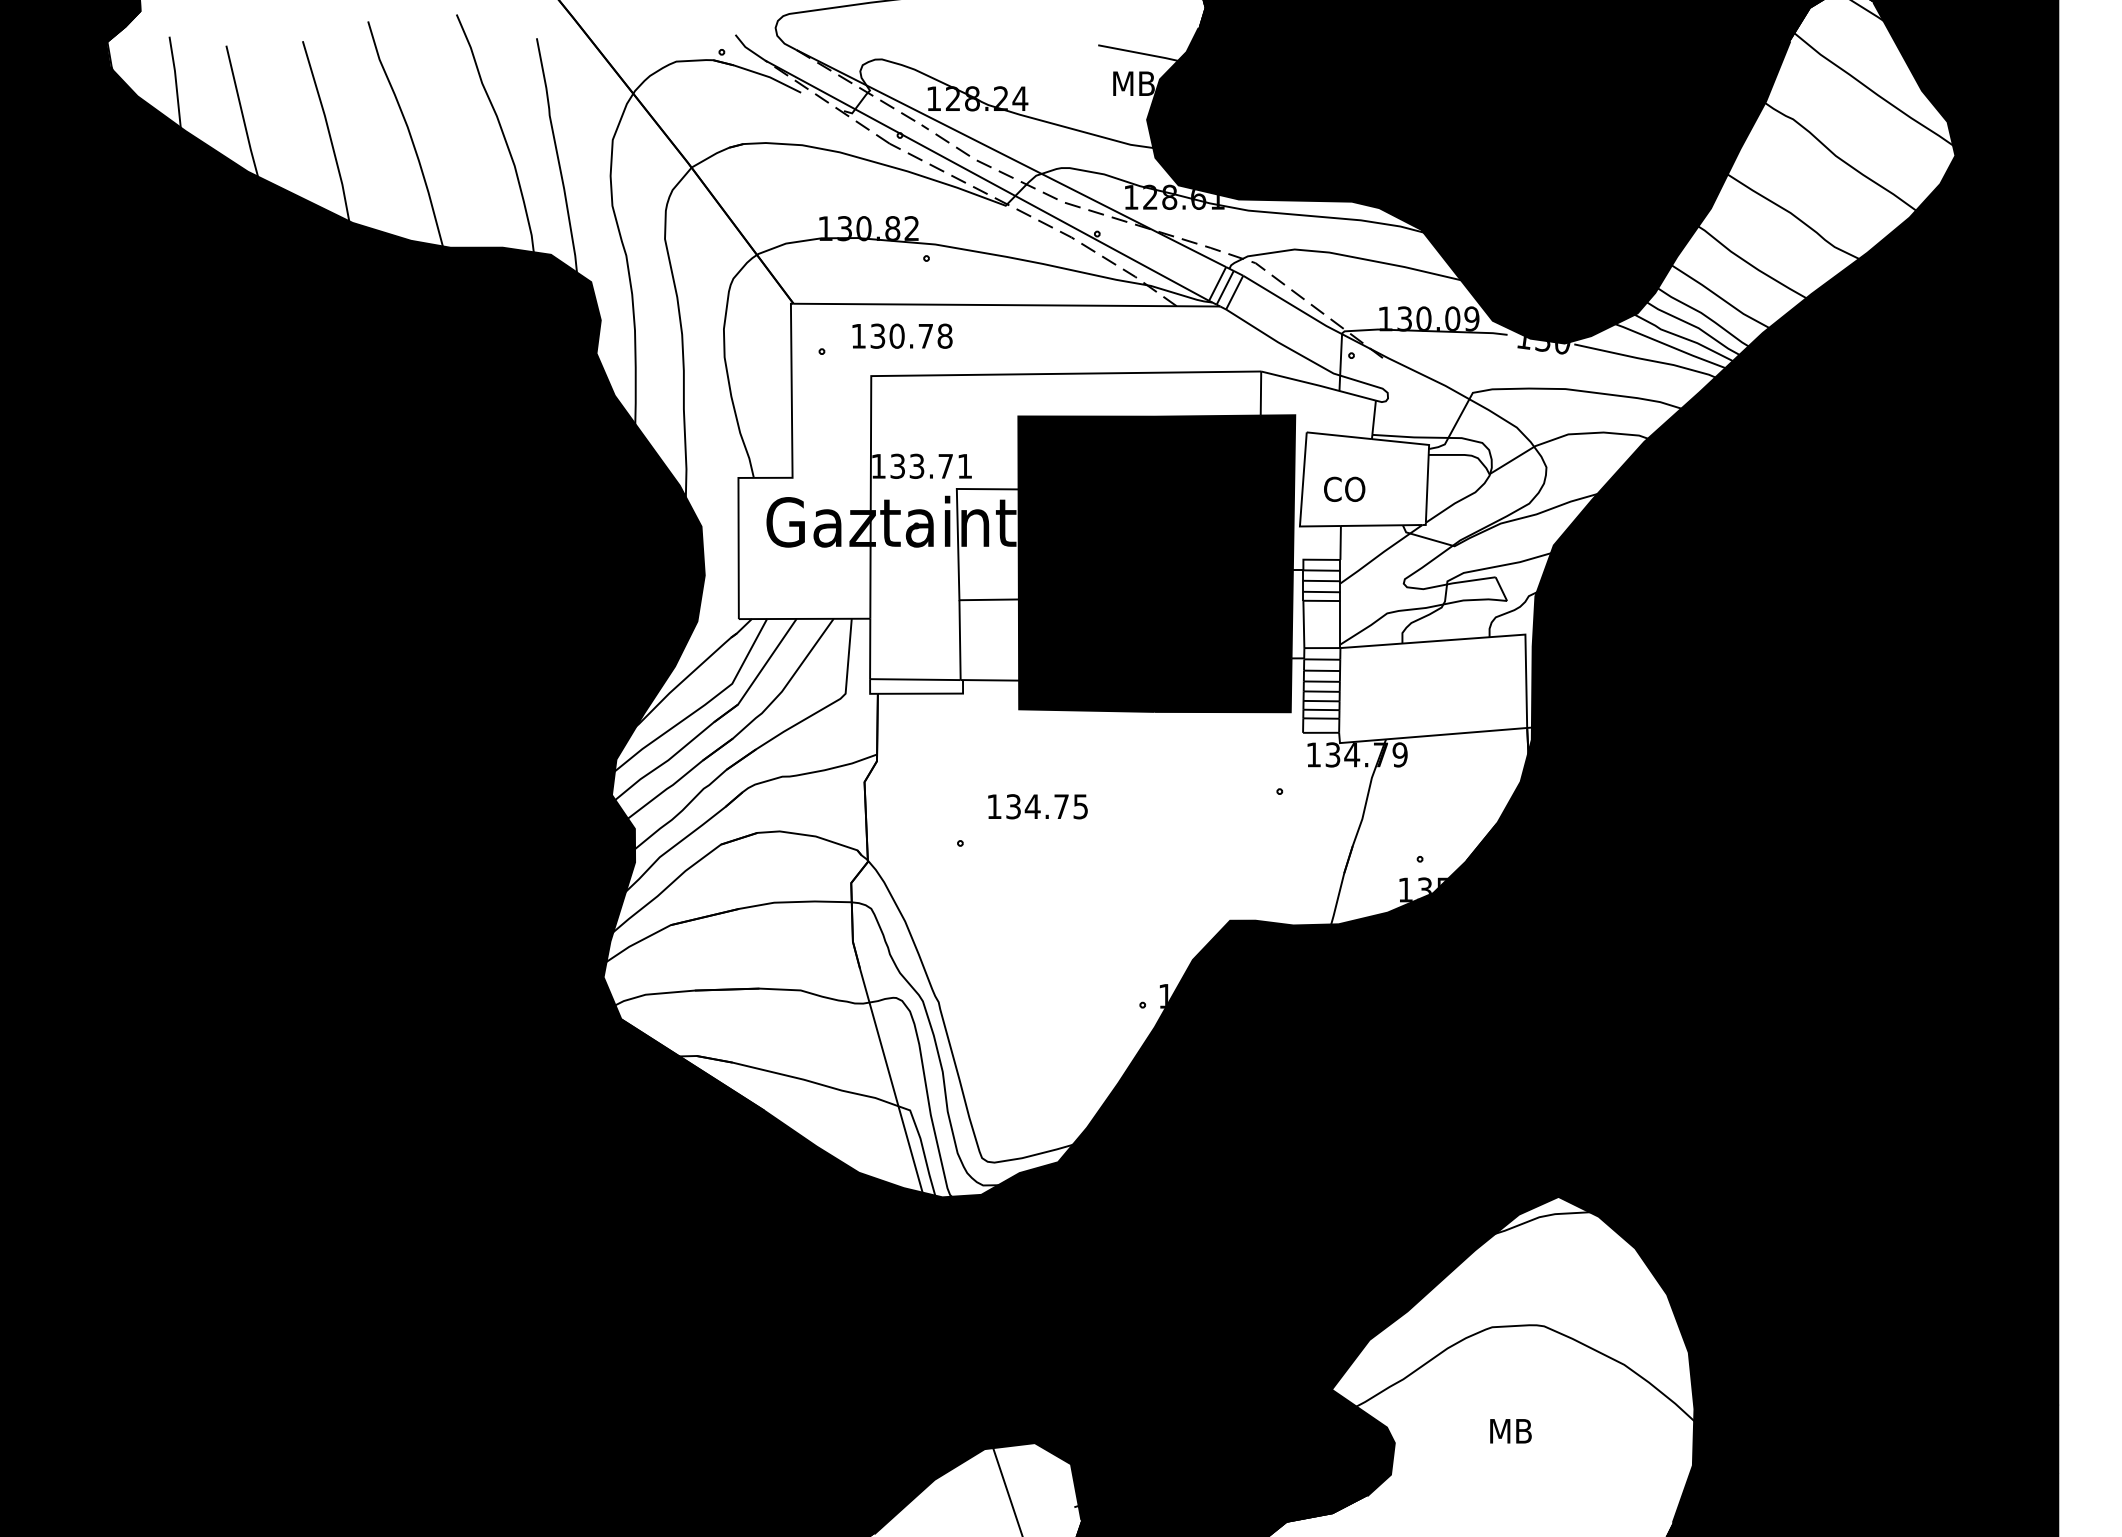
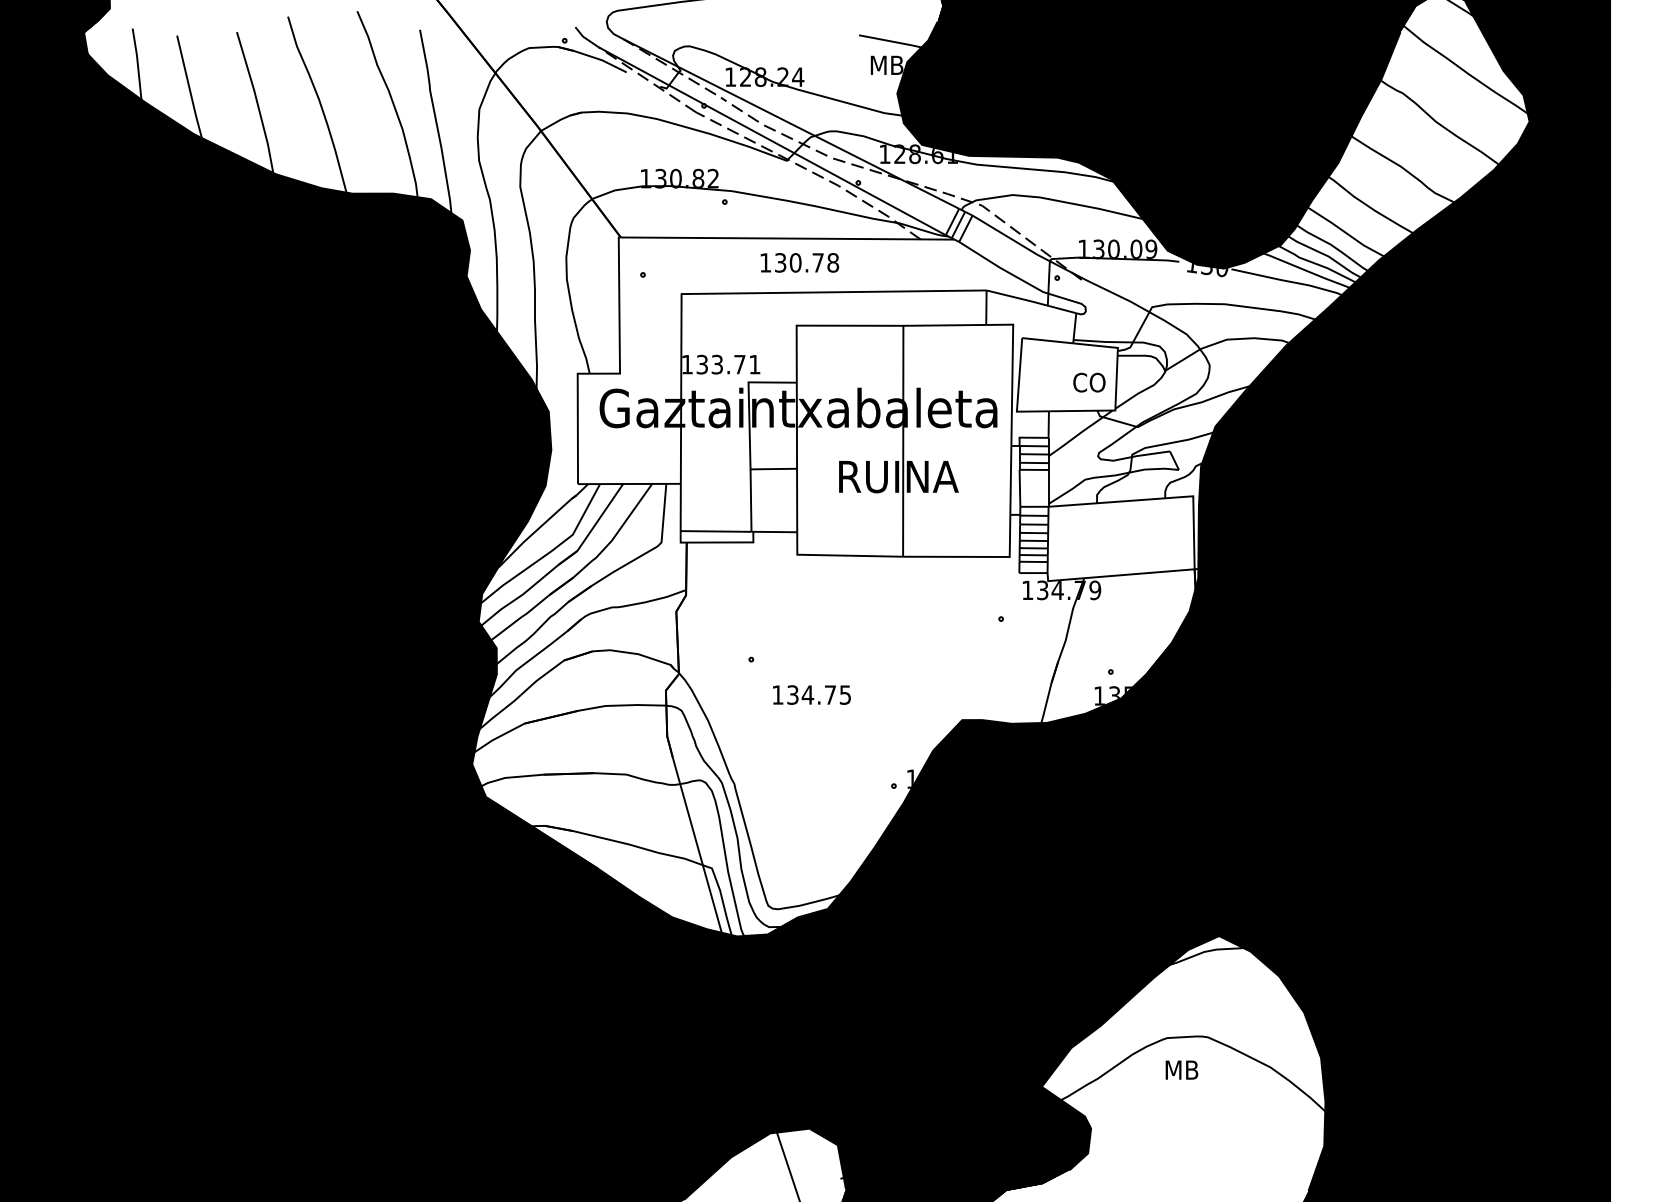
text: (902, 335) -> (799, 262), moved
text: (1344, 488) -> (1089, 381), moved
fill: (1156, 563) -> (904, 440), removed
text: (1037, 806) -> (811, 694), moved
text: (1510, 1431) -> (1181, 1070), moved

